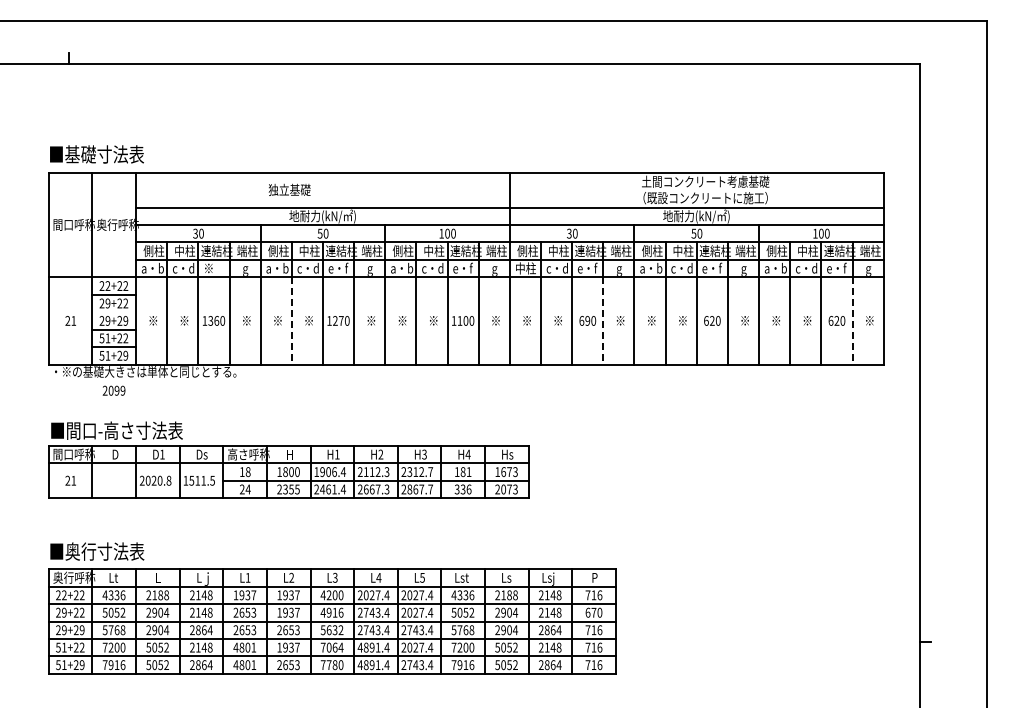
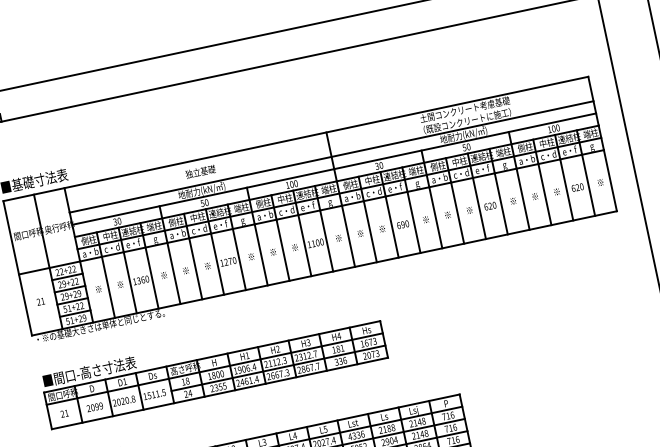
text: (289, 189) -> (200, 171), moved
text: (213, 267) -> (132, 243), ※ -> e・f
text: (526, 268) -> (352, 197), 中柱 -> a・b
line: (114, 312) -> (70, 289), added
line: (291, 320) -> (195, 268), dashed -> solid
line: (603, 320) -> (414, 222), dashed -> solid
line: (852, 320) -> (588, 185), dashed -> solid
text: (113, 390) -> (94, 407), moved
text: (593, 612) -> (450, 428), 670 -> 716

